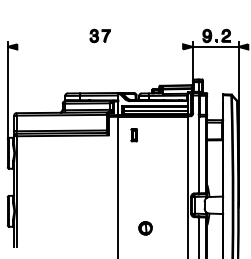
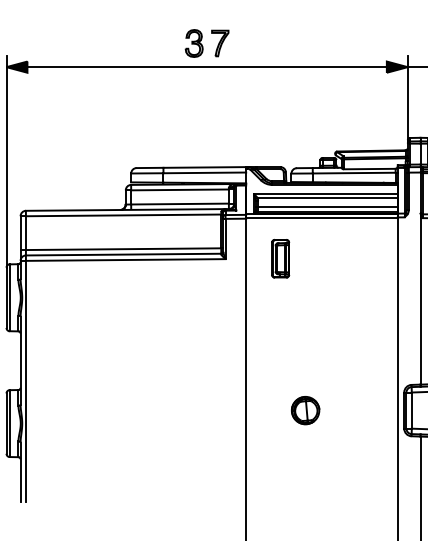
line: (100, 46) -> (207, 66), added
part: (134, 134) -> (281, 257), size x1.43
part: (145, 228) -> (305, 410), moved

